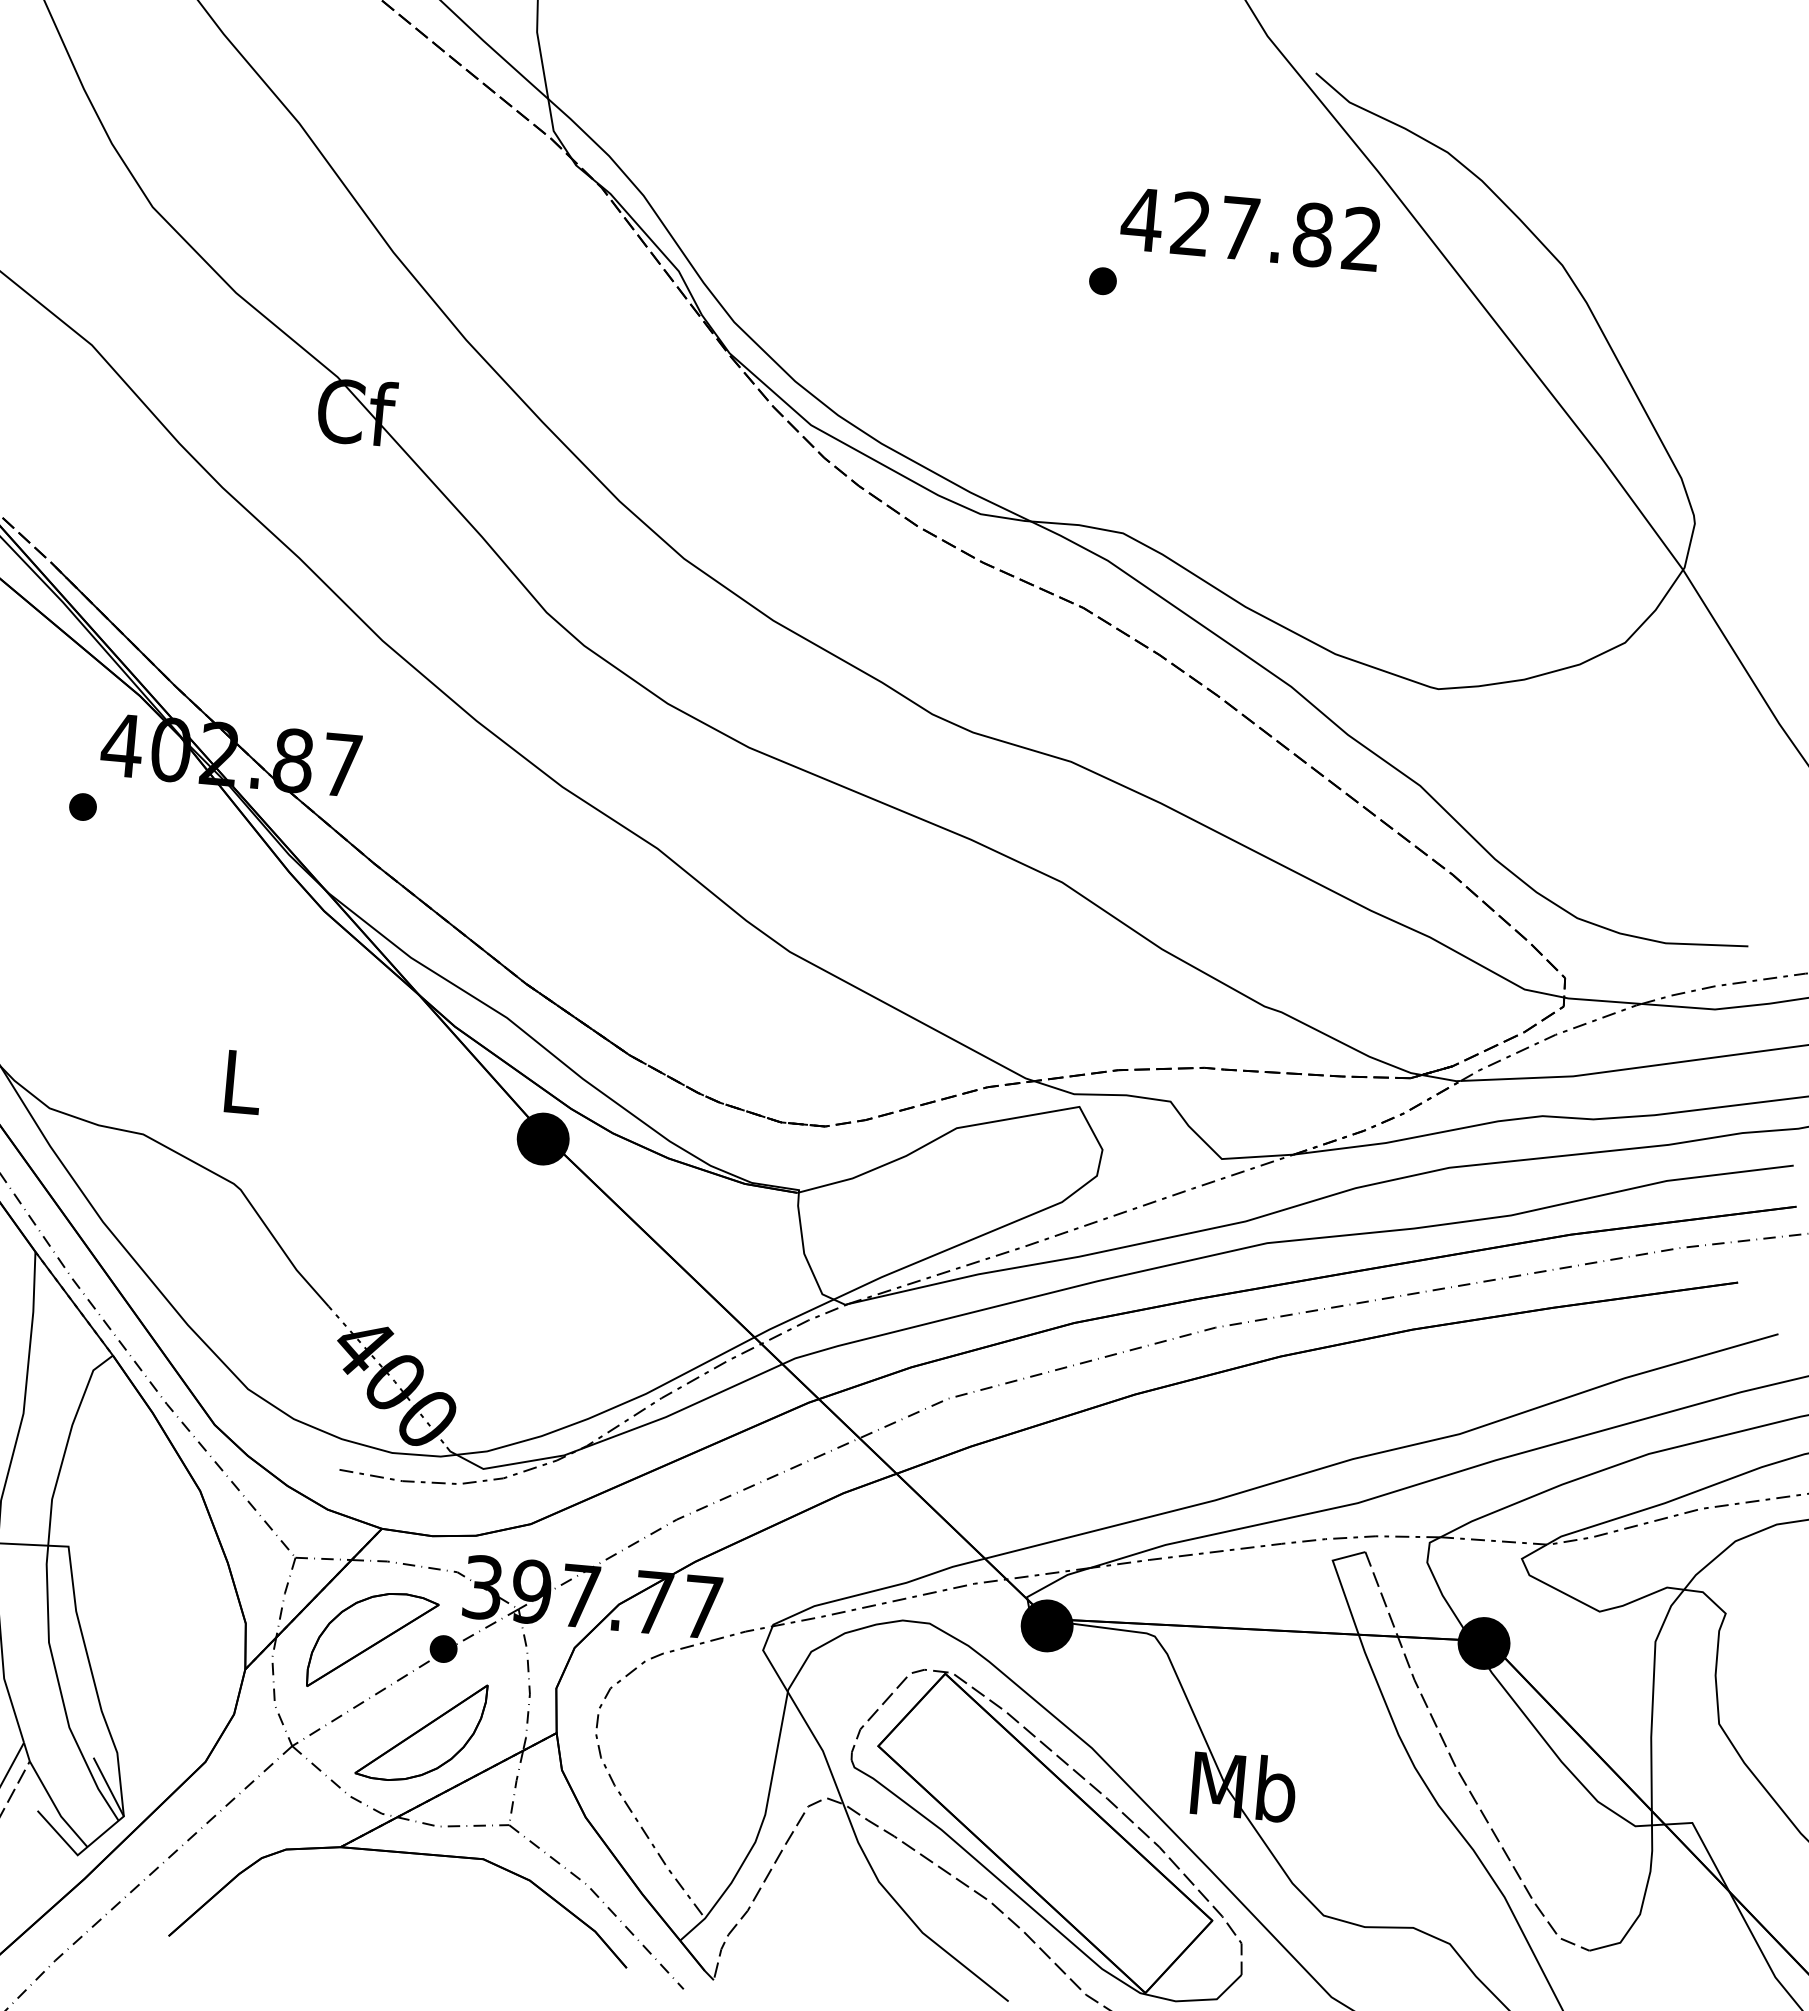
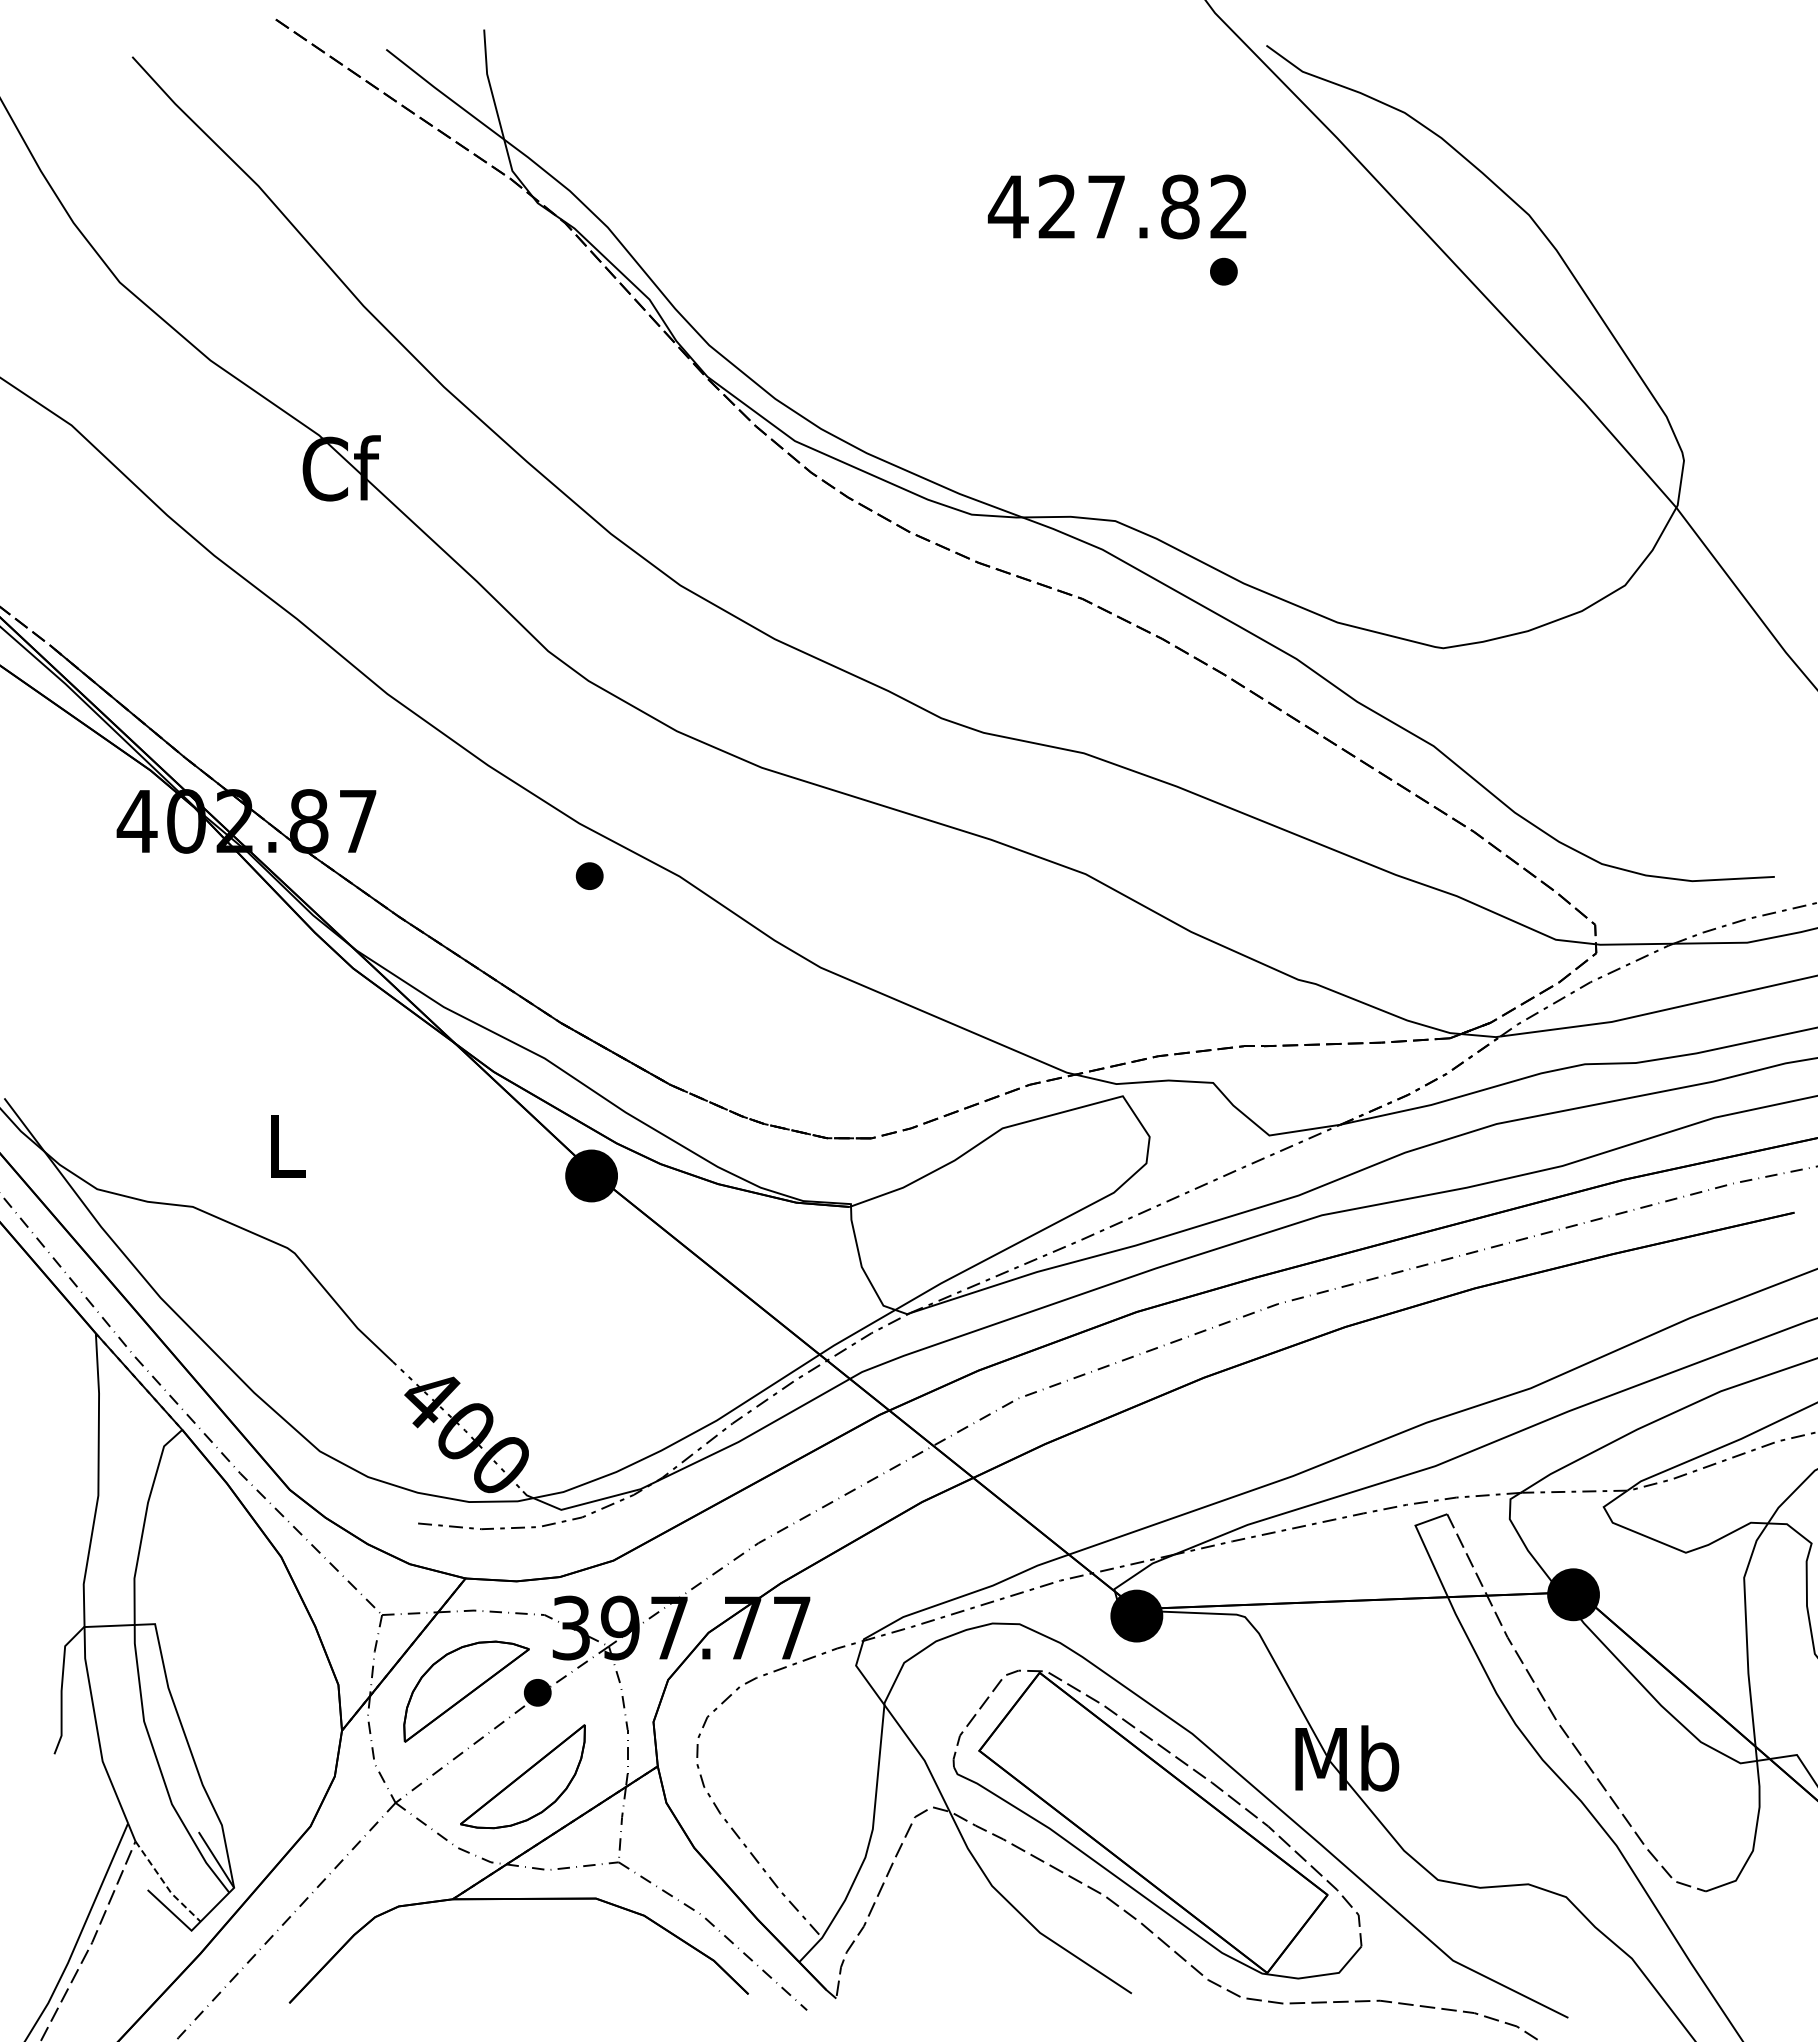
text: (1249, 228) -> (1116, 206), moved
part: (1102, 280) -> (1223, 271), moved
part: (82, 806) -> (589, 875), moved
line: (55, 1806) -> (165, 1884), solid -> dashed

